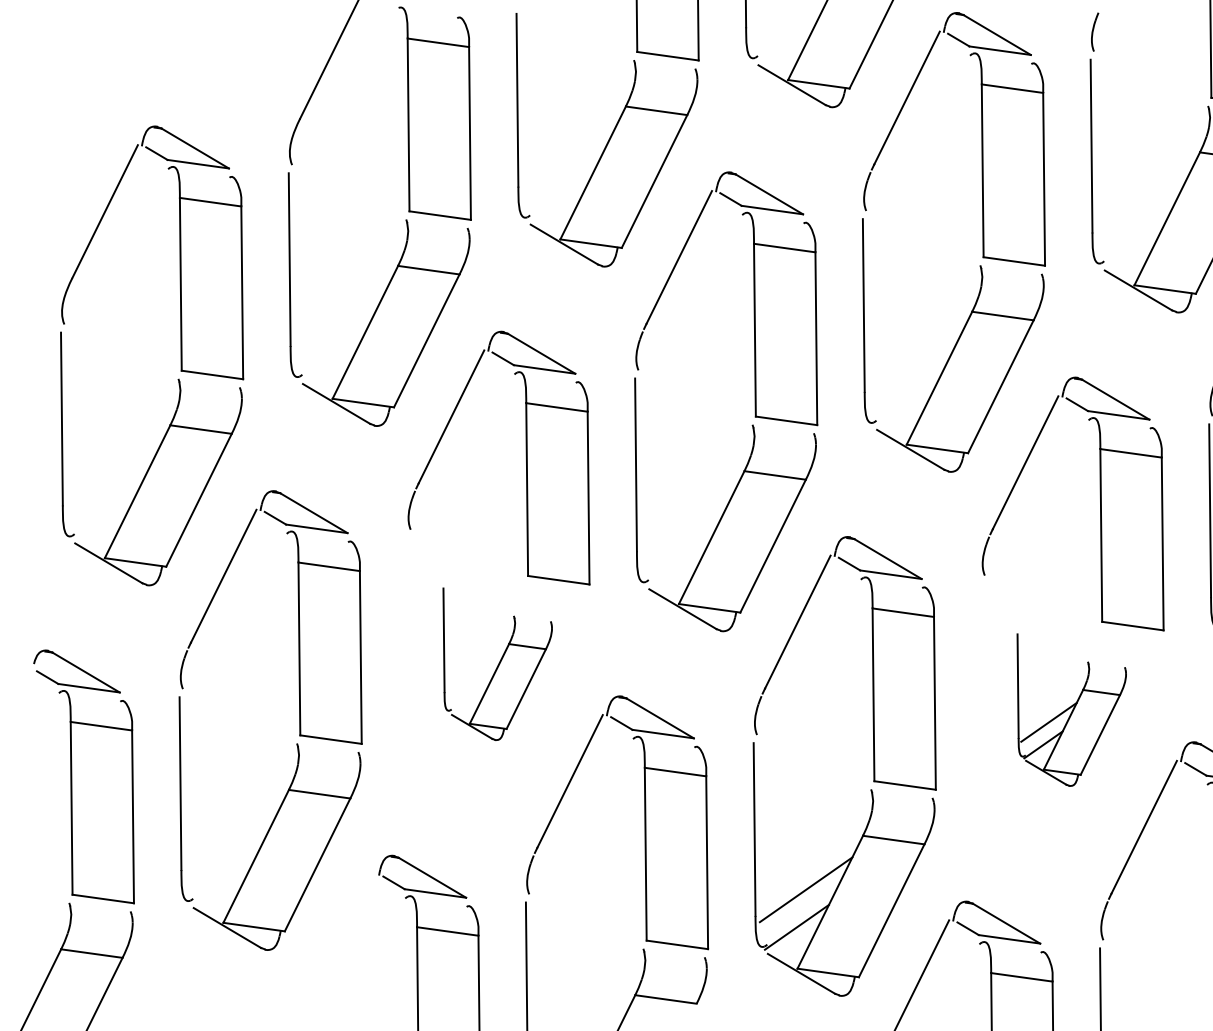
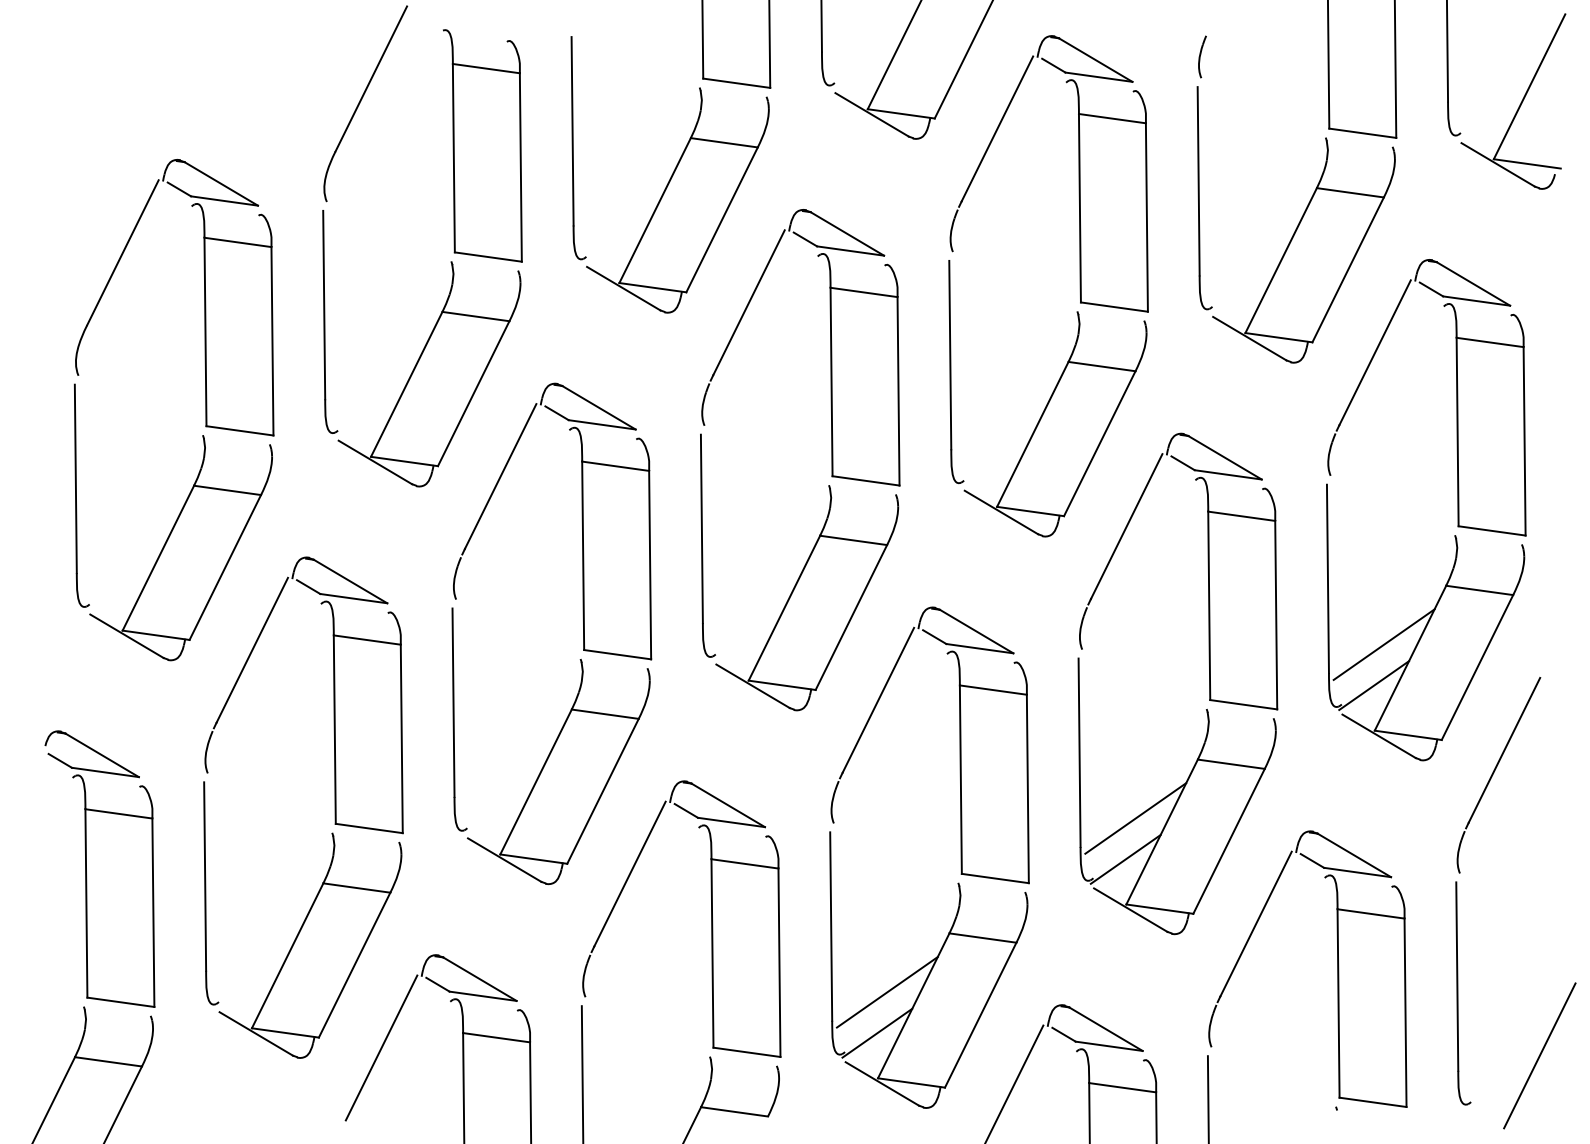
part: (497, 664) -> (550, 746), size x1.67
part: (1071, 710) -> (1176, 796), size x1.67
line: (342, 940) -> (381, 1047), added

